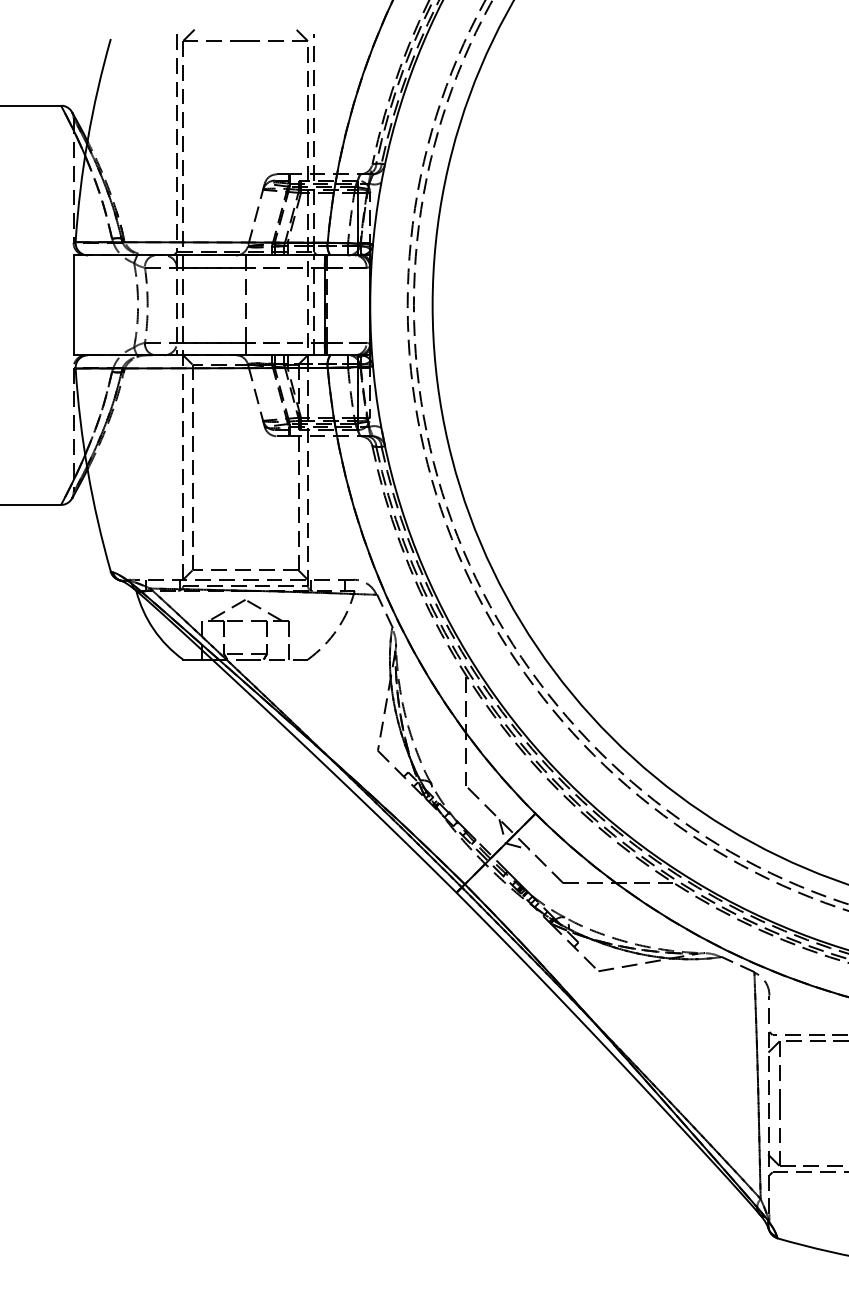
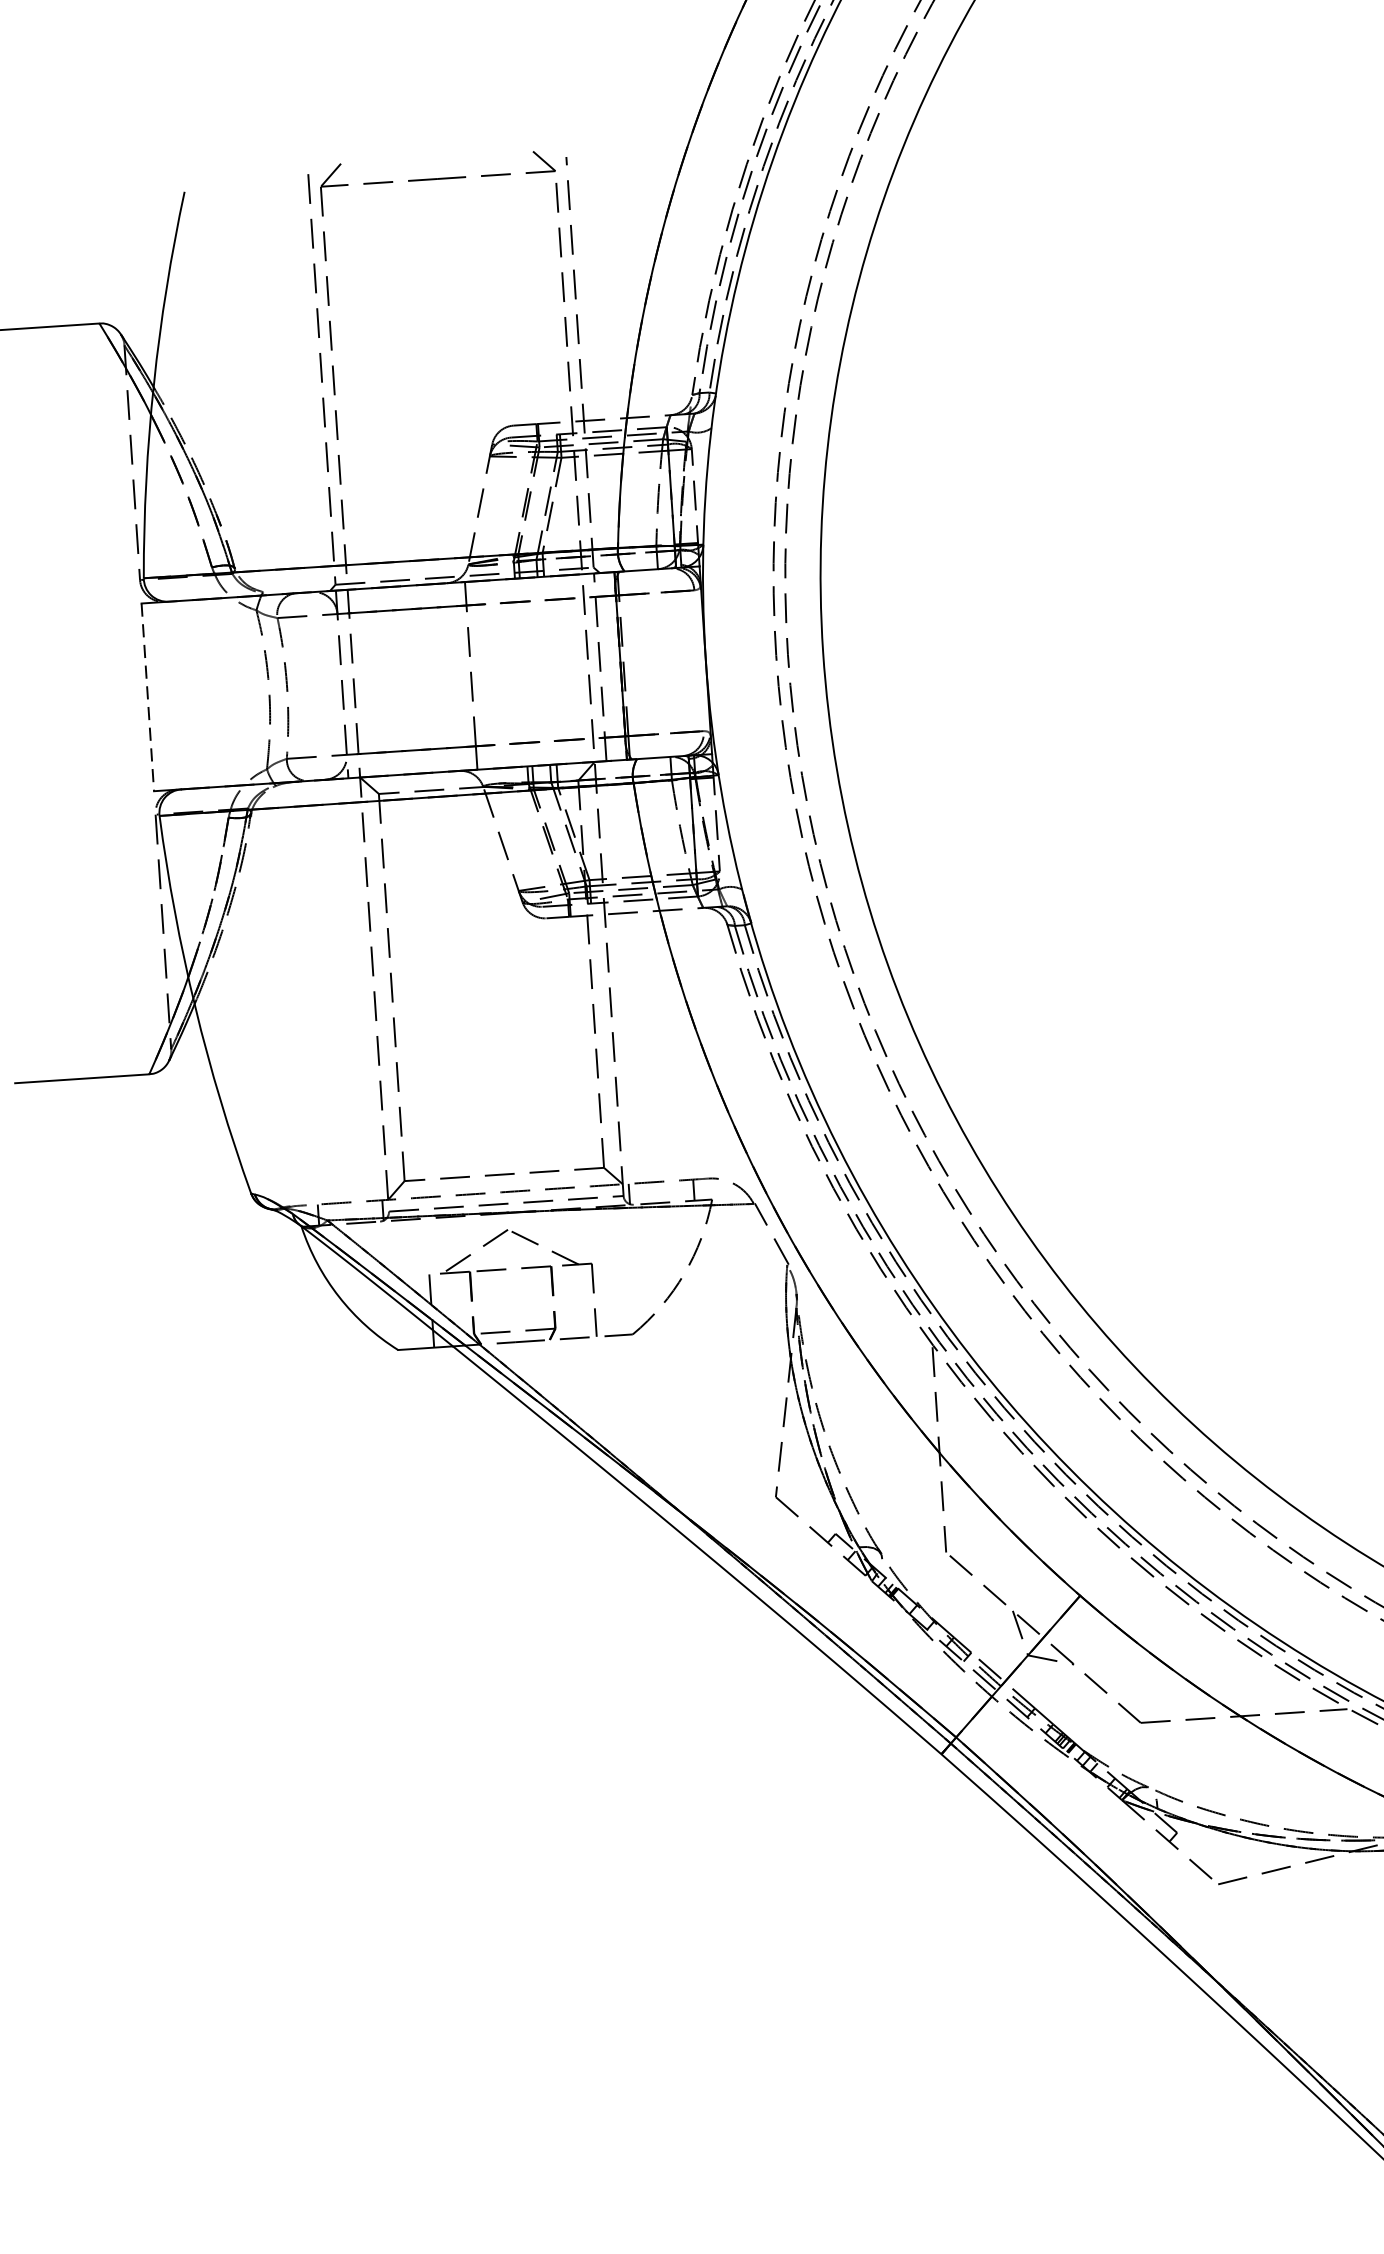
line: (73, 305) -> (147, 697), solid -> dashed

